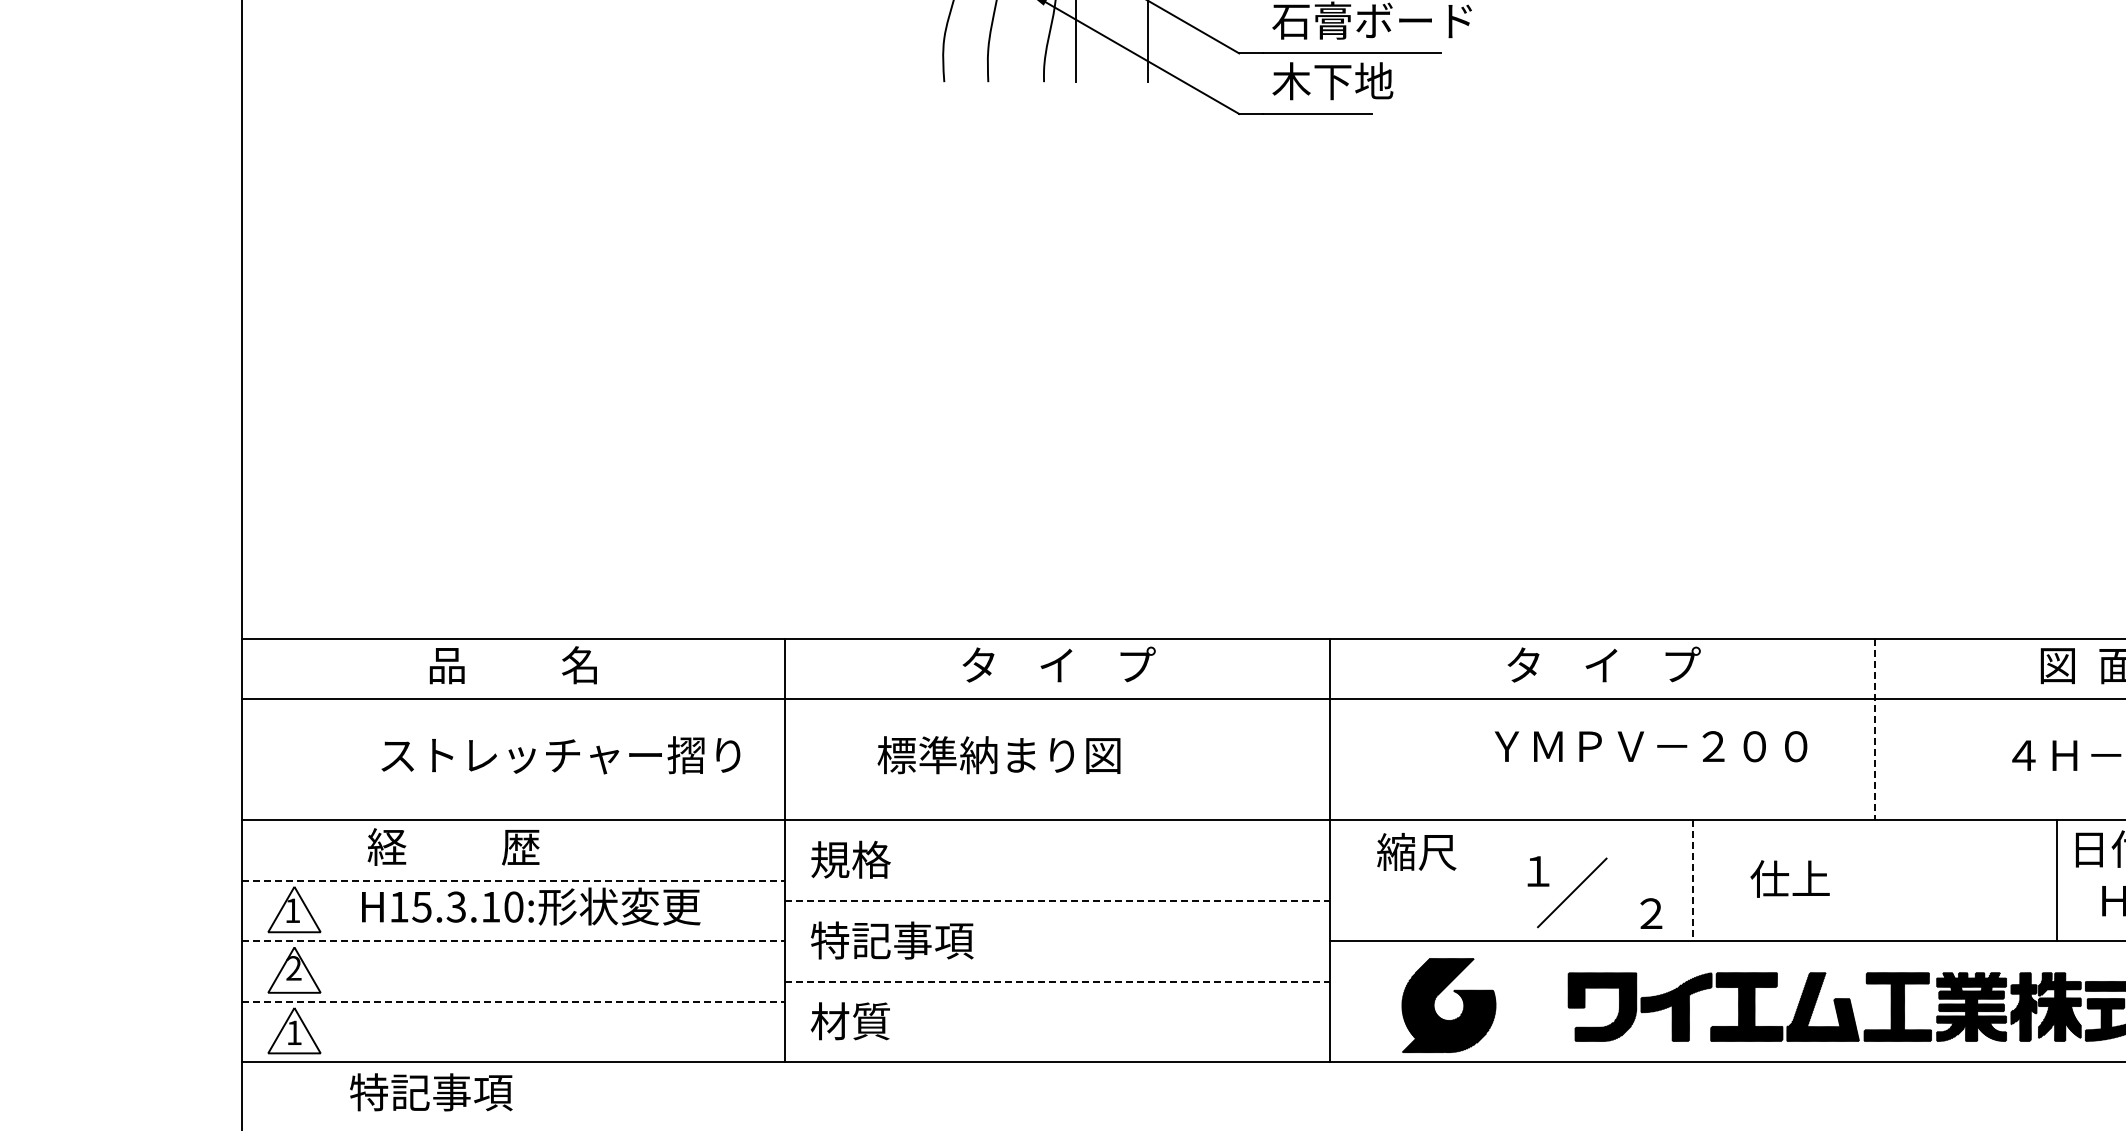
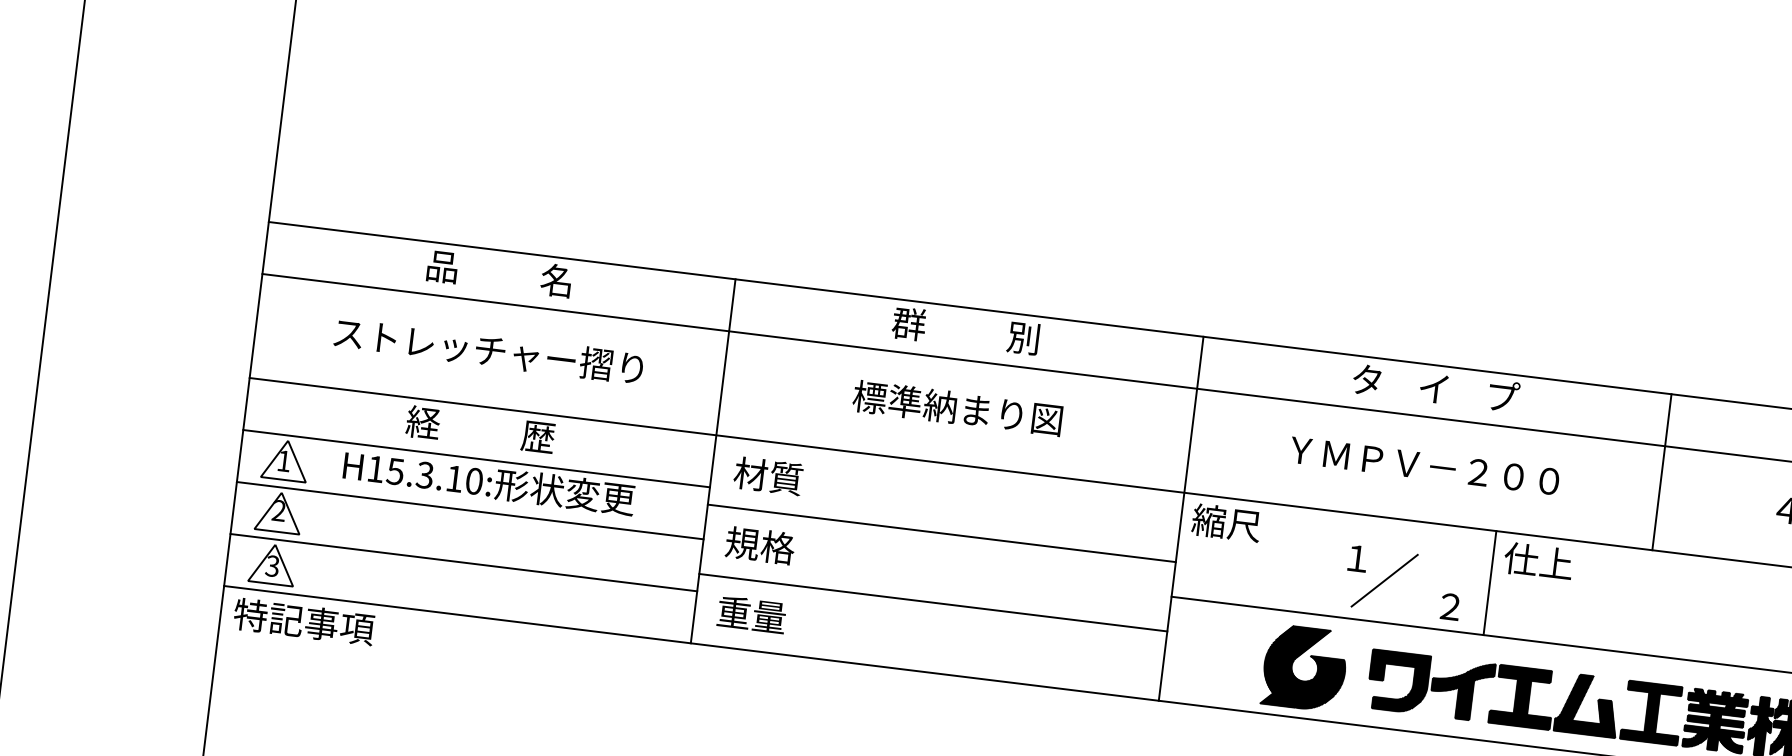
text: (1058, 665) -> (967, 331), タ    イ    プ -> 群          別
line: (1875, 729) -> (1662, 472), dashed -> solid
text: (1650, 746) -> (1424, 465), moved
text: (560, 755) -> (488, 350), moved
text: (998, 755) -> (957, 408), moved
text: (453, 846) -> (480, 429), moved
text: (1416, 851) -> (1226, 522), moved
text: (850, 859) -> (768, 475), 規格 -> 材質
text: (1789, 878) -> (1538, 560), moved
line: (513, 880) -> (476, 458), dashed -> solid
line: (1693, 880) -> (1490, 582), dashed -> solid
line: (1057, 900) -> (941, 532), dashed -> solid
text: (892, 940) -> (795, 549), 特記事項 -> 規格
line: (513, 941) -> (470, 510), dashed -> solid
line: (1057, 981) -> (933, 602), dashed -> solid
line: (513, 1001) -> (464, 562), dashed -> solid
part: (1436, 1012) -> (1293, 672), moved
text: (850, 1021) -> (751, 615), 材質 -> 重量
text: (293, 1032) -> (271, 565), 1 -> 3
text: (431, 1092) -> (304, 622), moved

